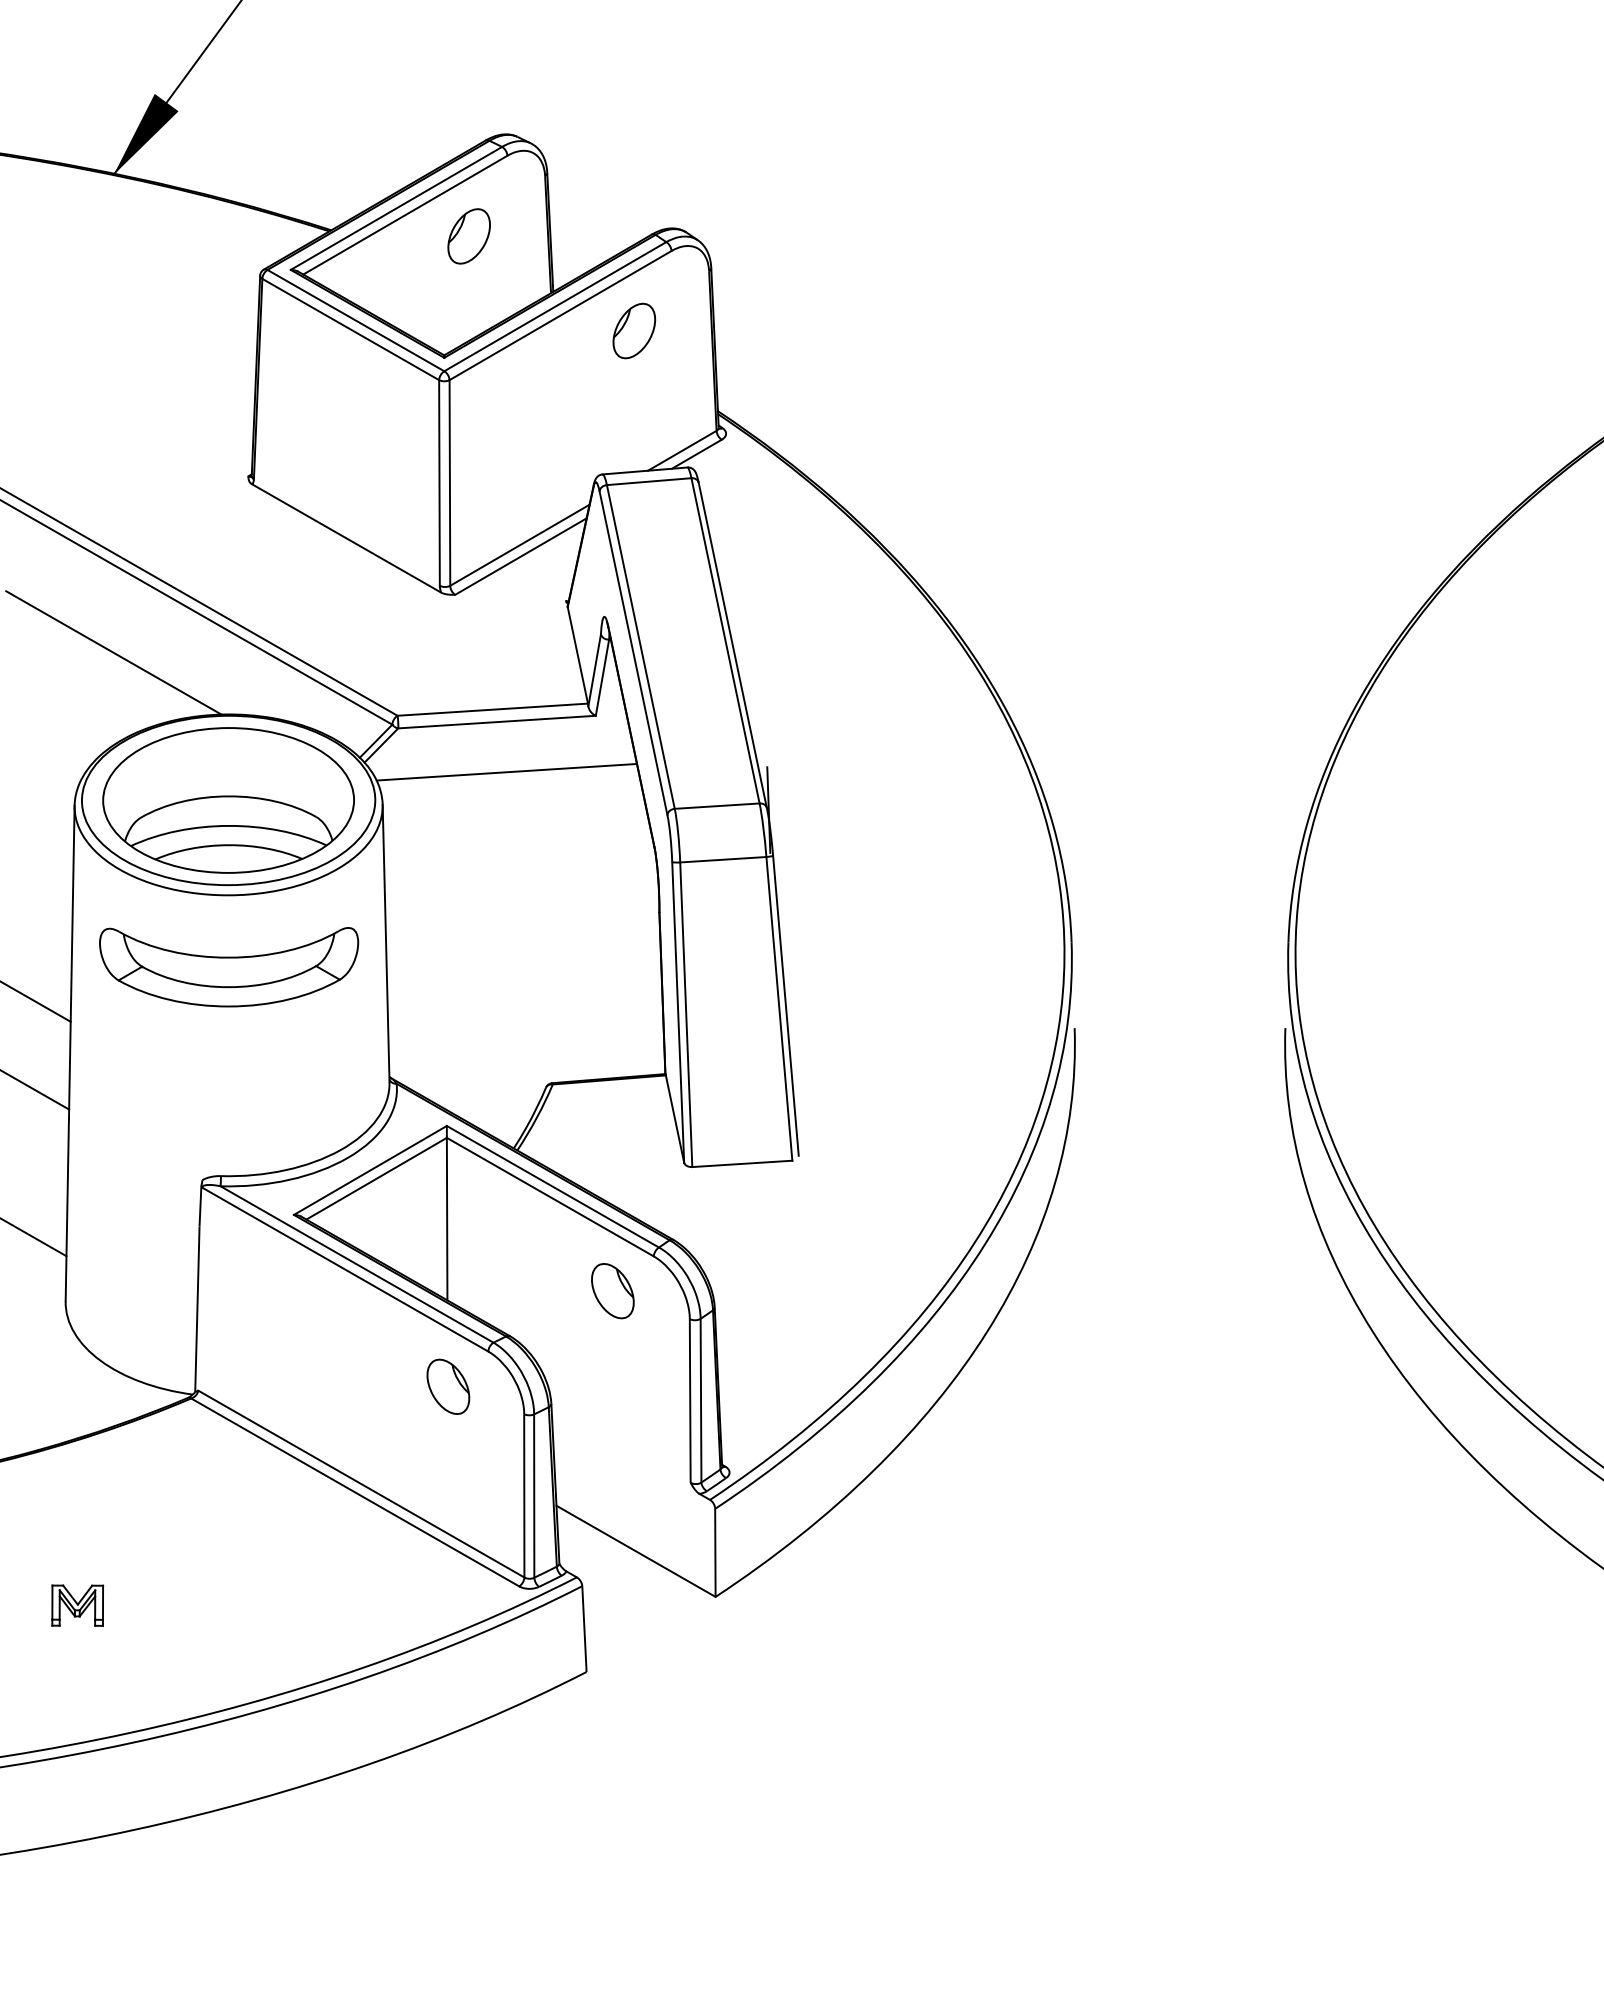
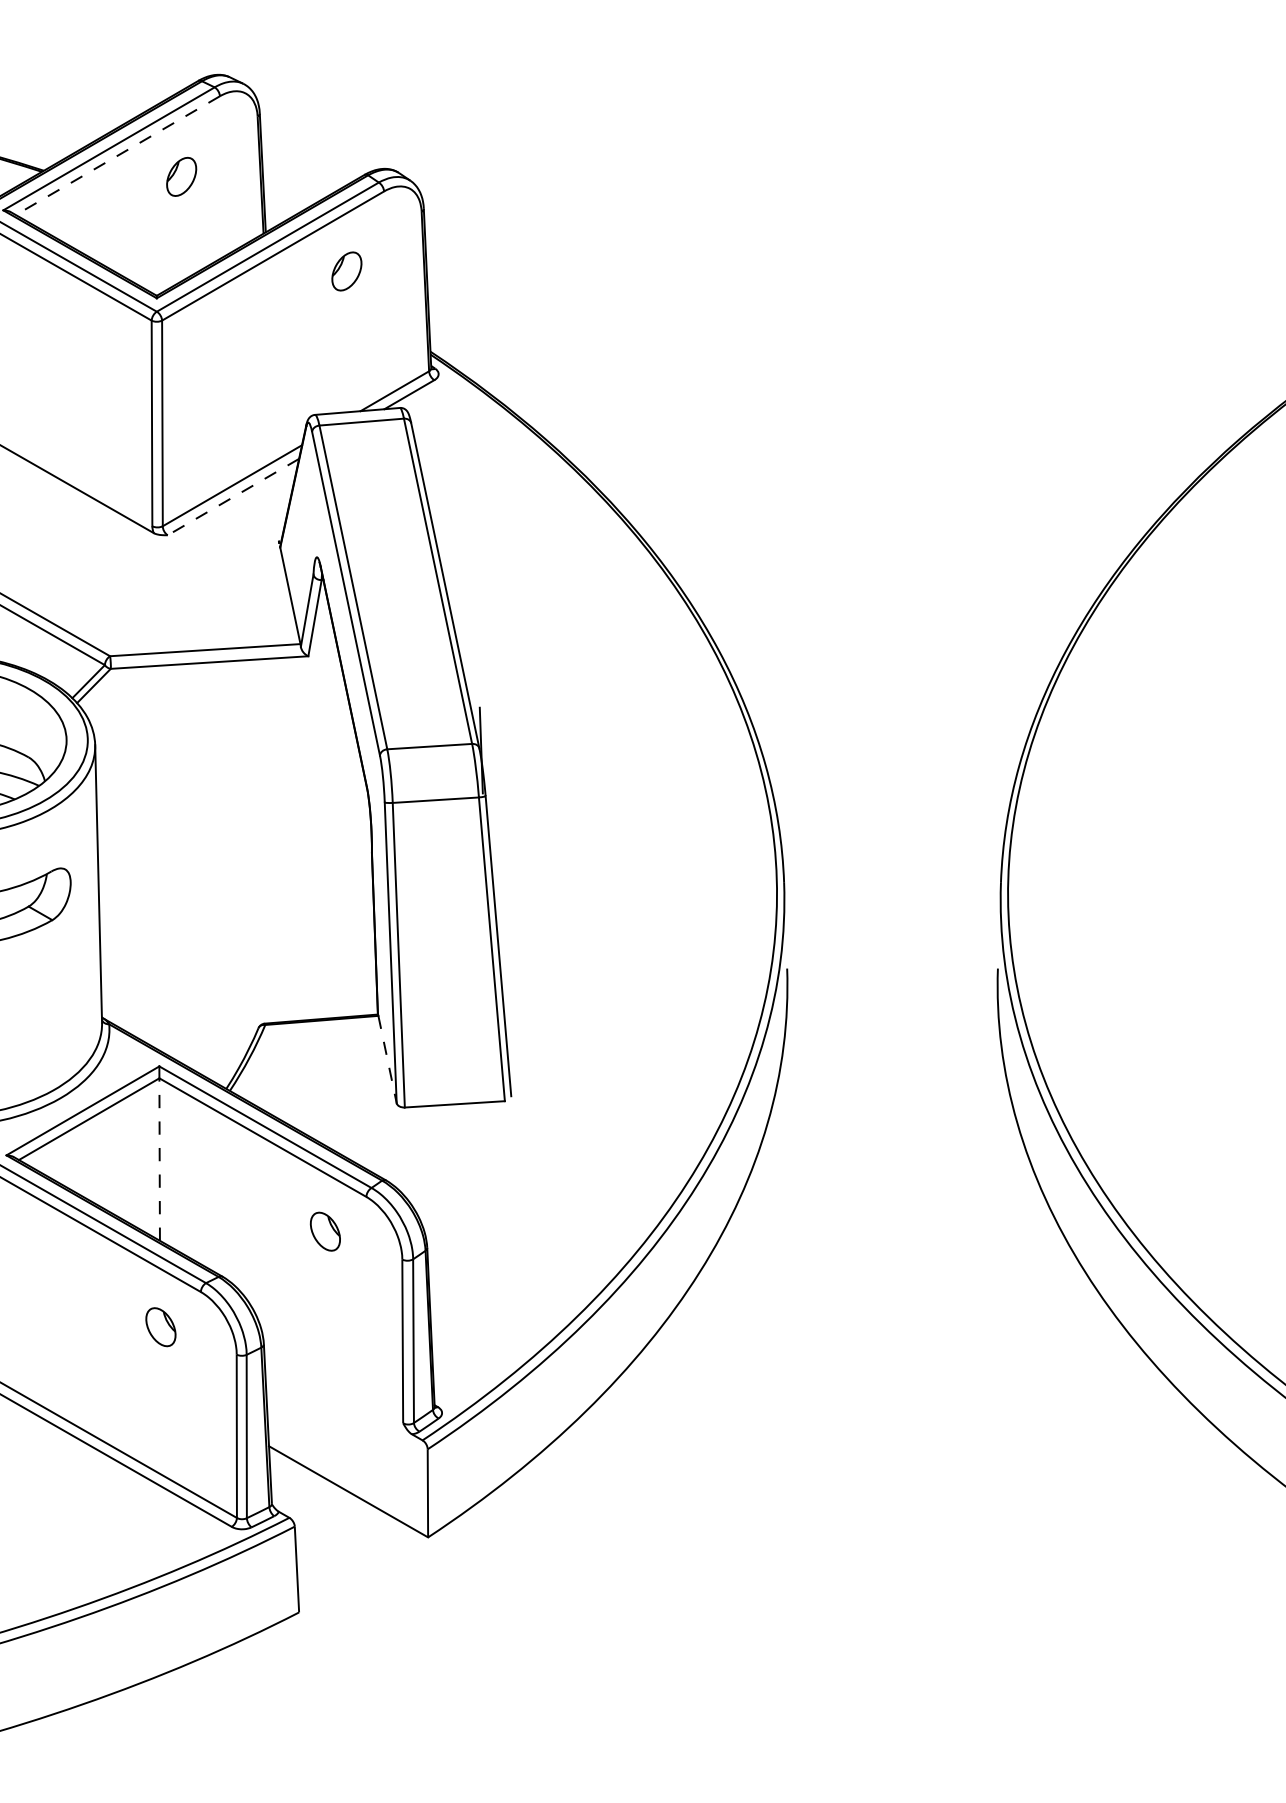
line: (404, 215) -> (117, 155), solid -> dashed
part: (468, 236) -> (181, 176), size x0.7
part: (634, 330) -> (347, 270), size x0.7
line: (520, 556) -> (233, 496), solid -> dashed
line: (506, 771) -> (219, 711), removed
line: (675, 1119) -> (388, 1059), solid -> dashed
line: (447, 1218) -> (160, 1158), solid -> dashed
part: (612, 1291) -> (325, 1231), size x0.7
part: (448, 1386) -> (161, 1326), size x0.7

